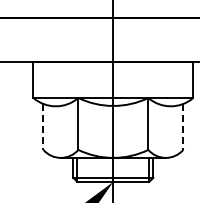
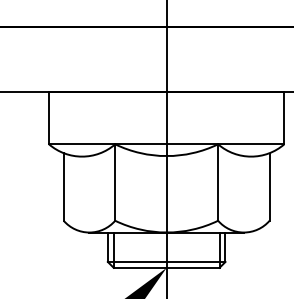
line: (43, 126) -> (63, 186), dashed -> solid
line: (183, 127) -> (269, 187), dashed -> solid

